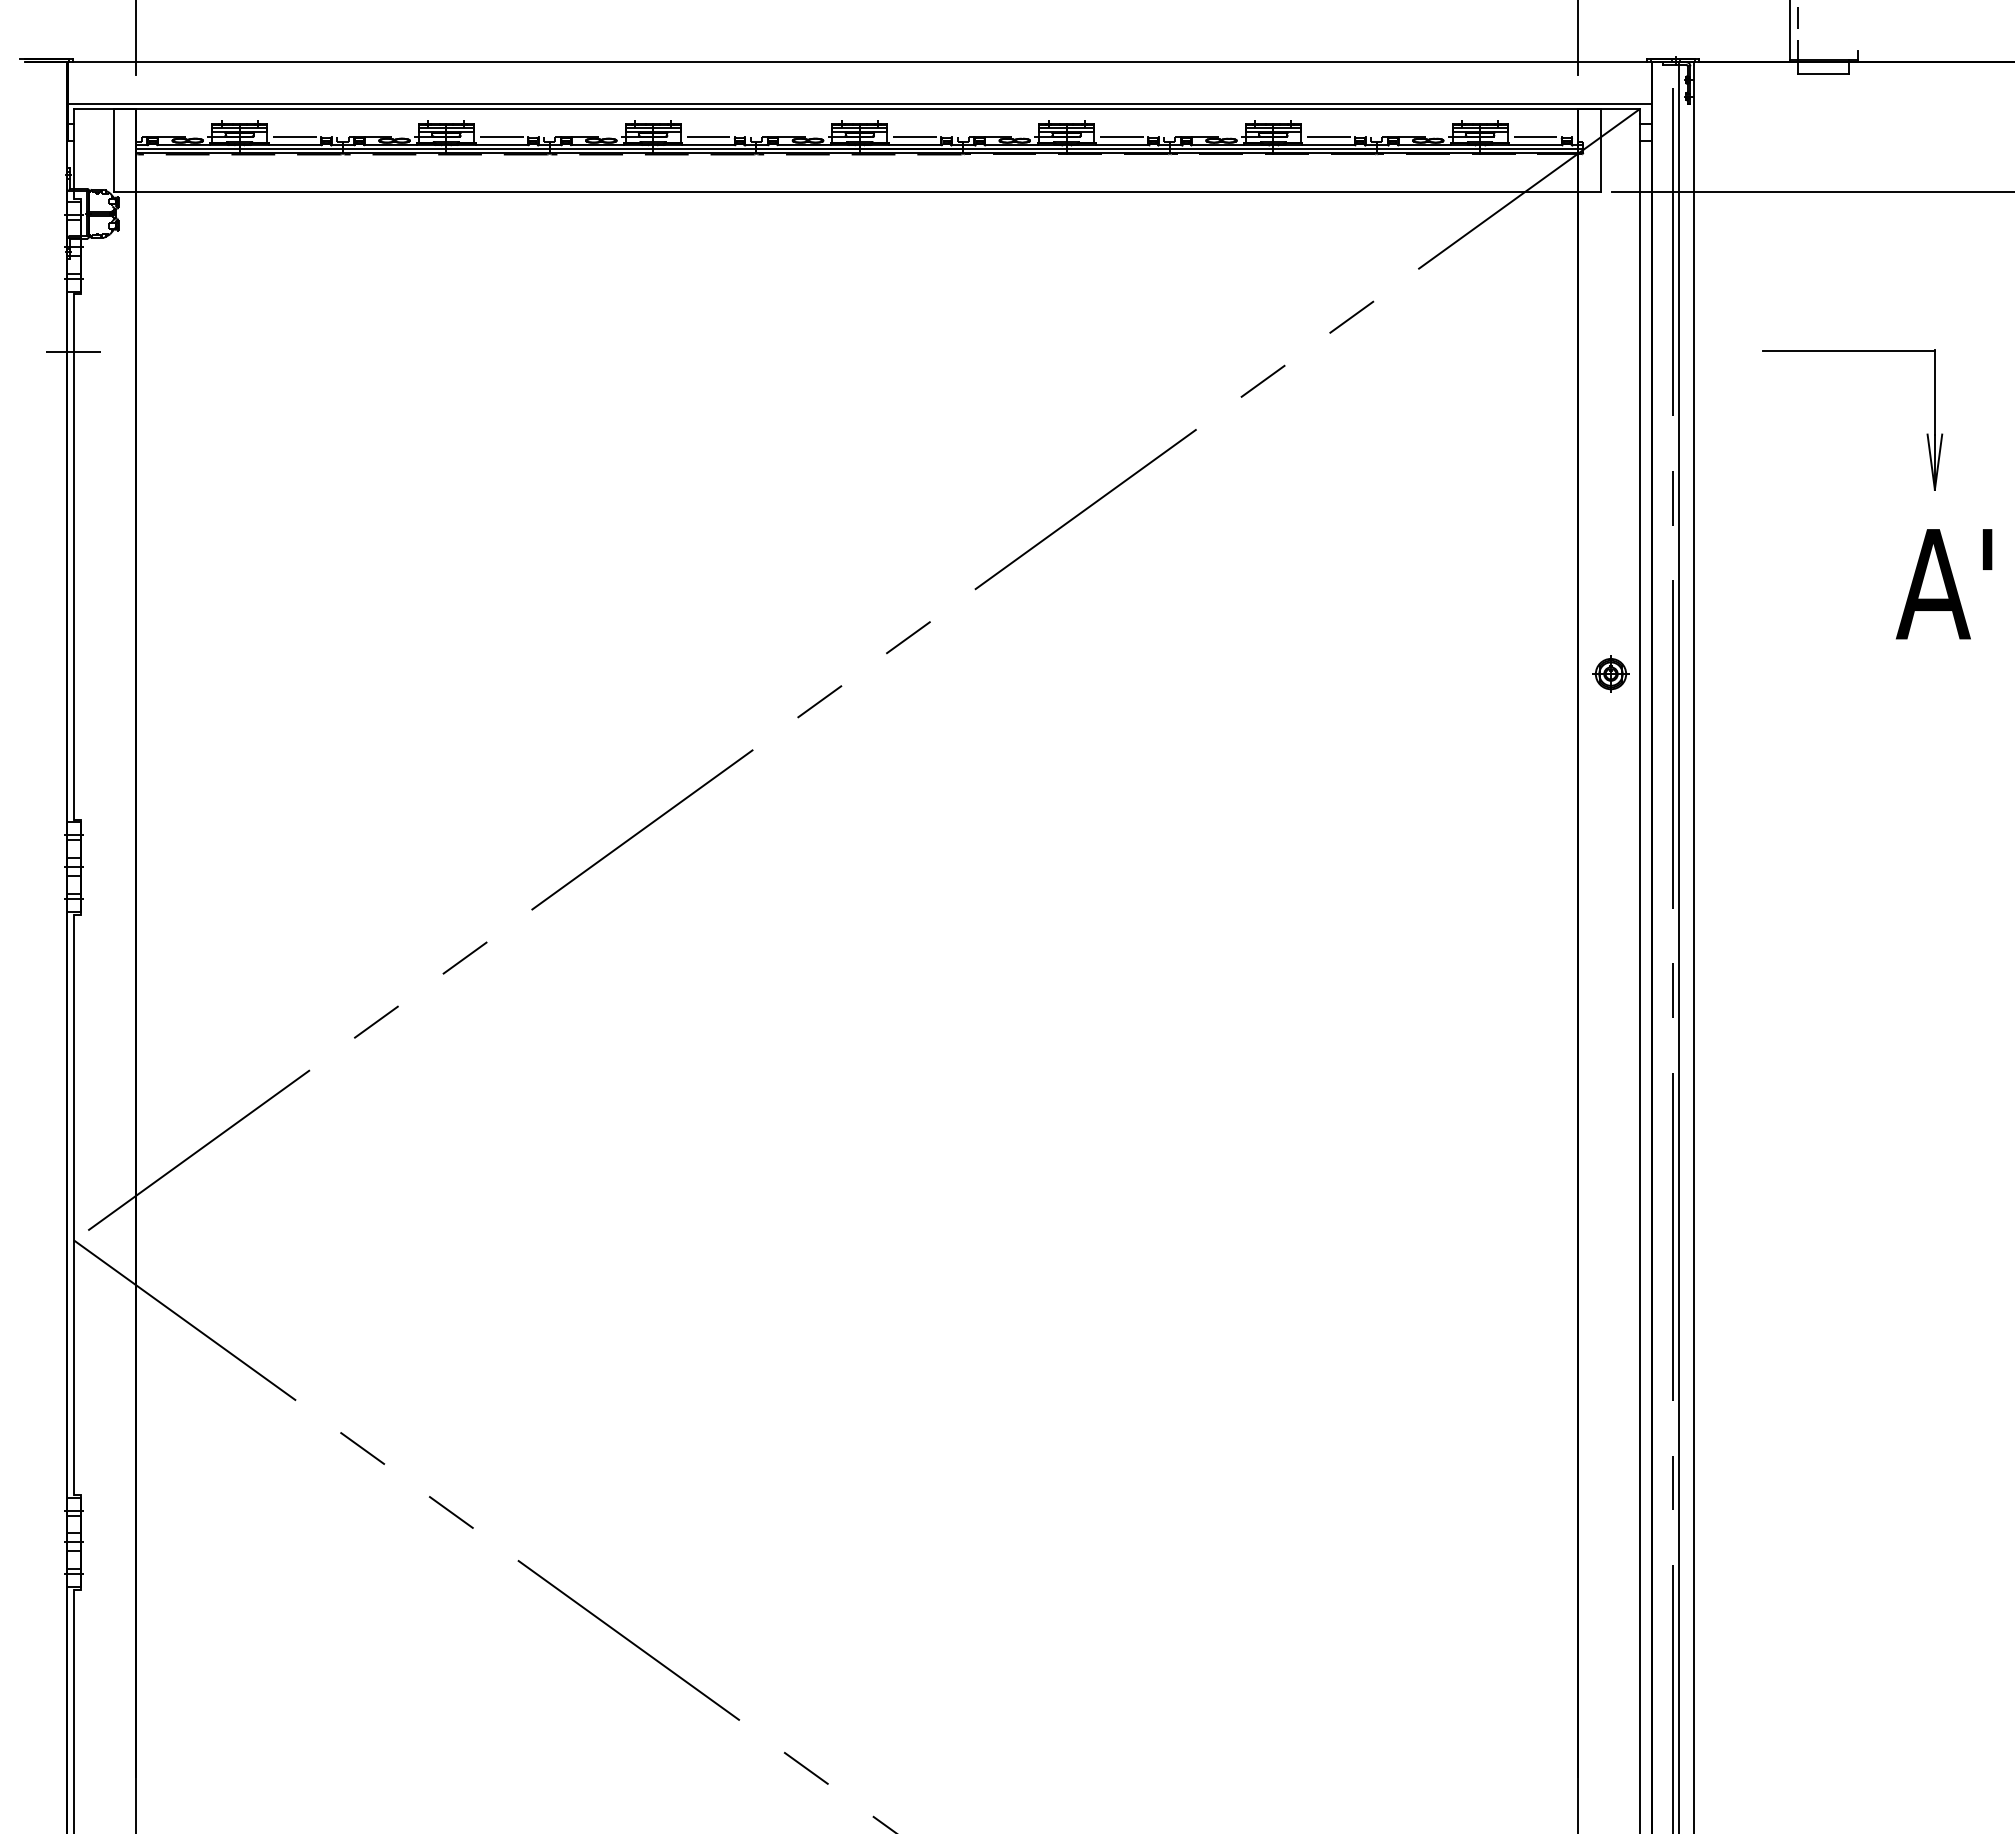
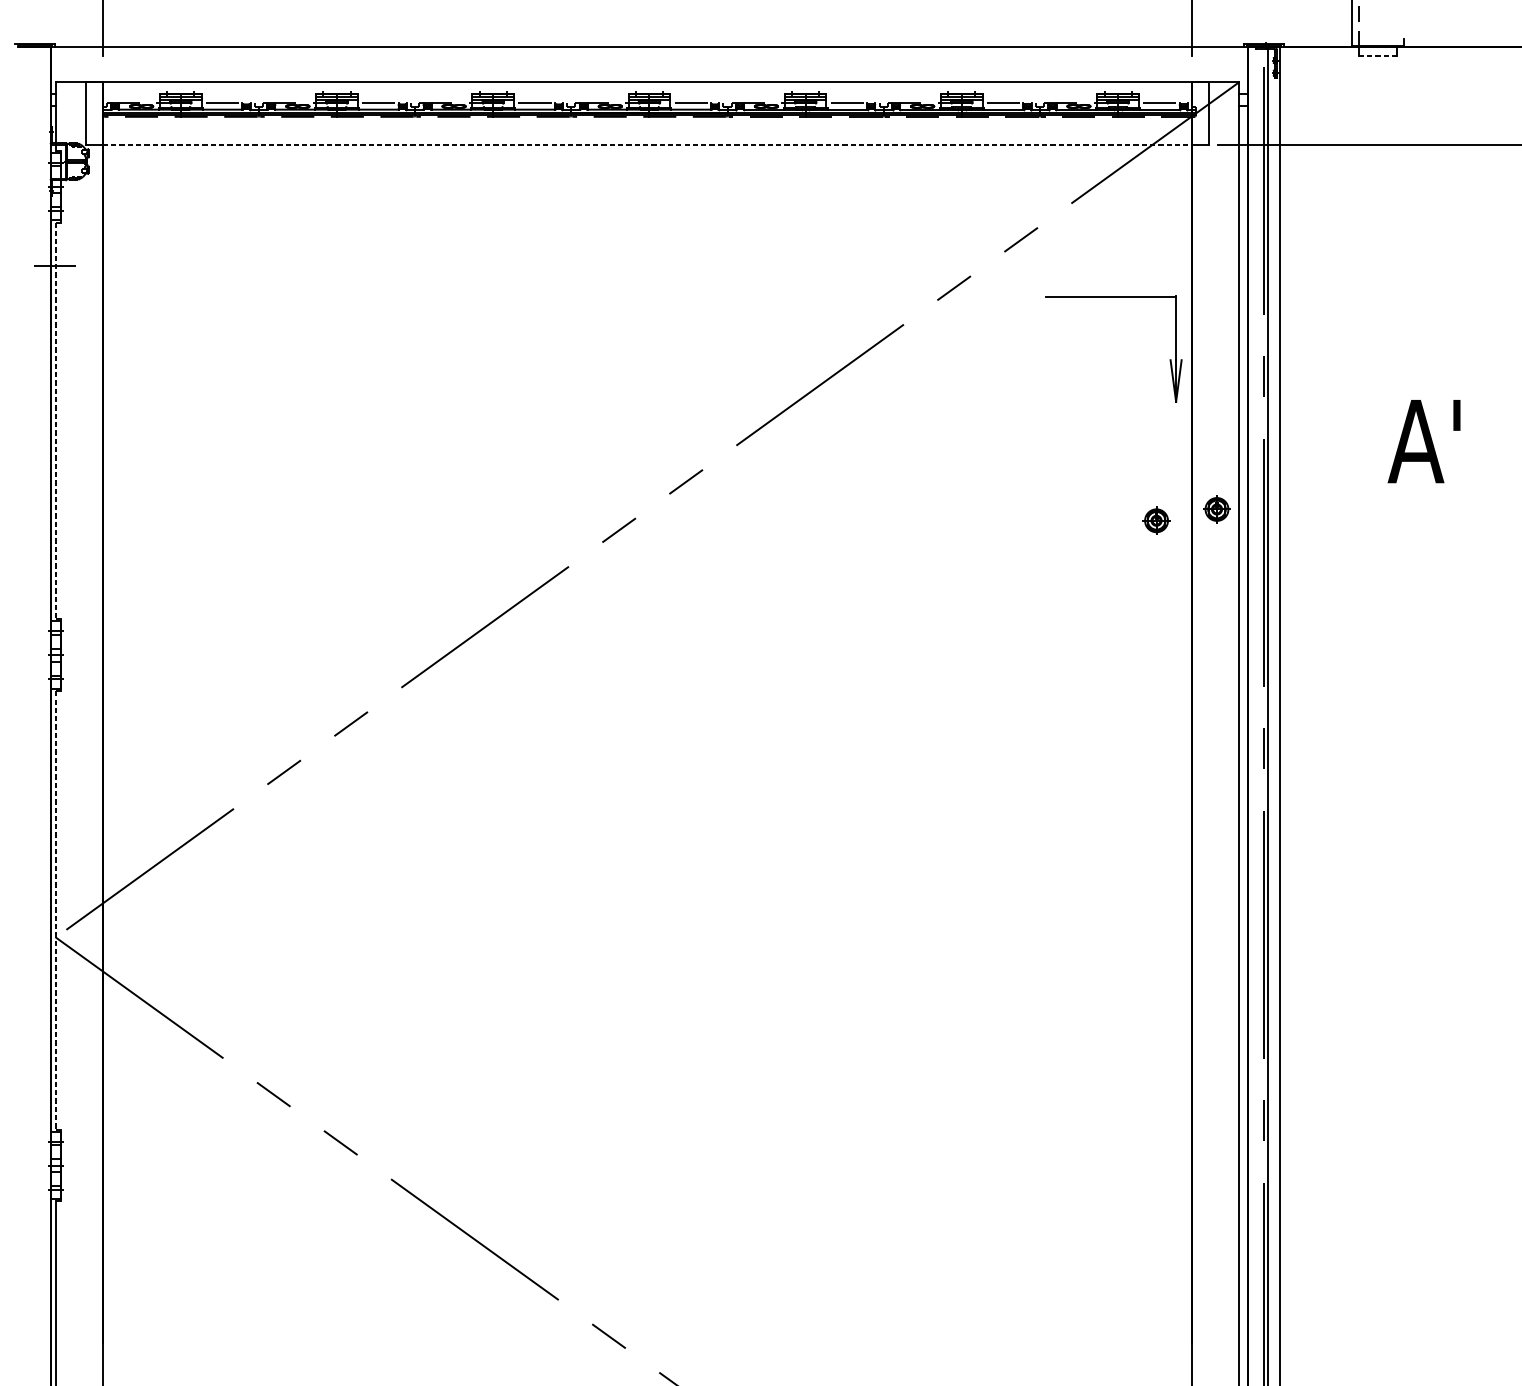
line: (1824, 73) -> (1378, 55), solid -> dashed
line: (859, 103) -> (649, 78), removed
line: (857, 191) -> (647, 144), solid -> dashed
part: (1852, 351) -> (1113, 297), moved
line: (74, 556) -> (56, 420), solid -> dashed
text: (1944, 584) -> (1424, 441), moved
part: (1530, 688) -> (1156, 520), added
line: (74, 1205) -> (56, 910), solid -> dashed

